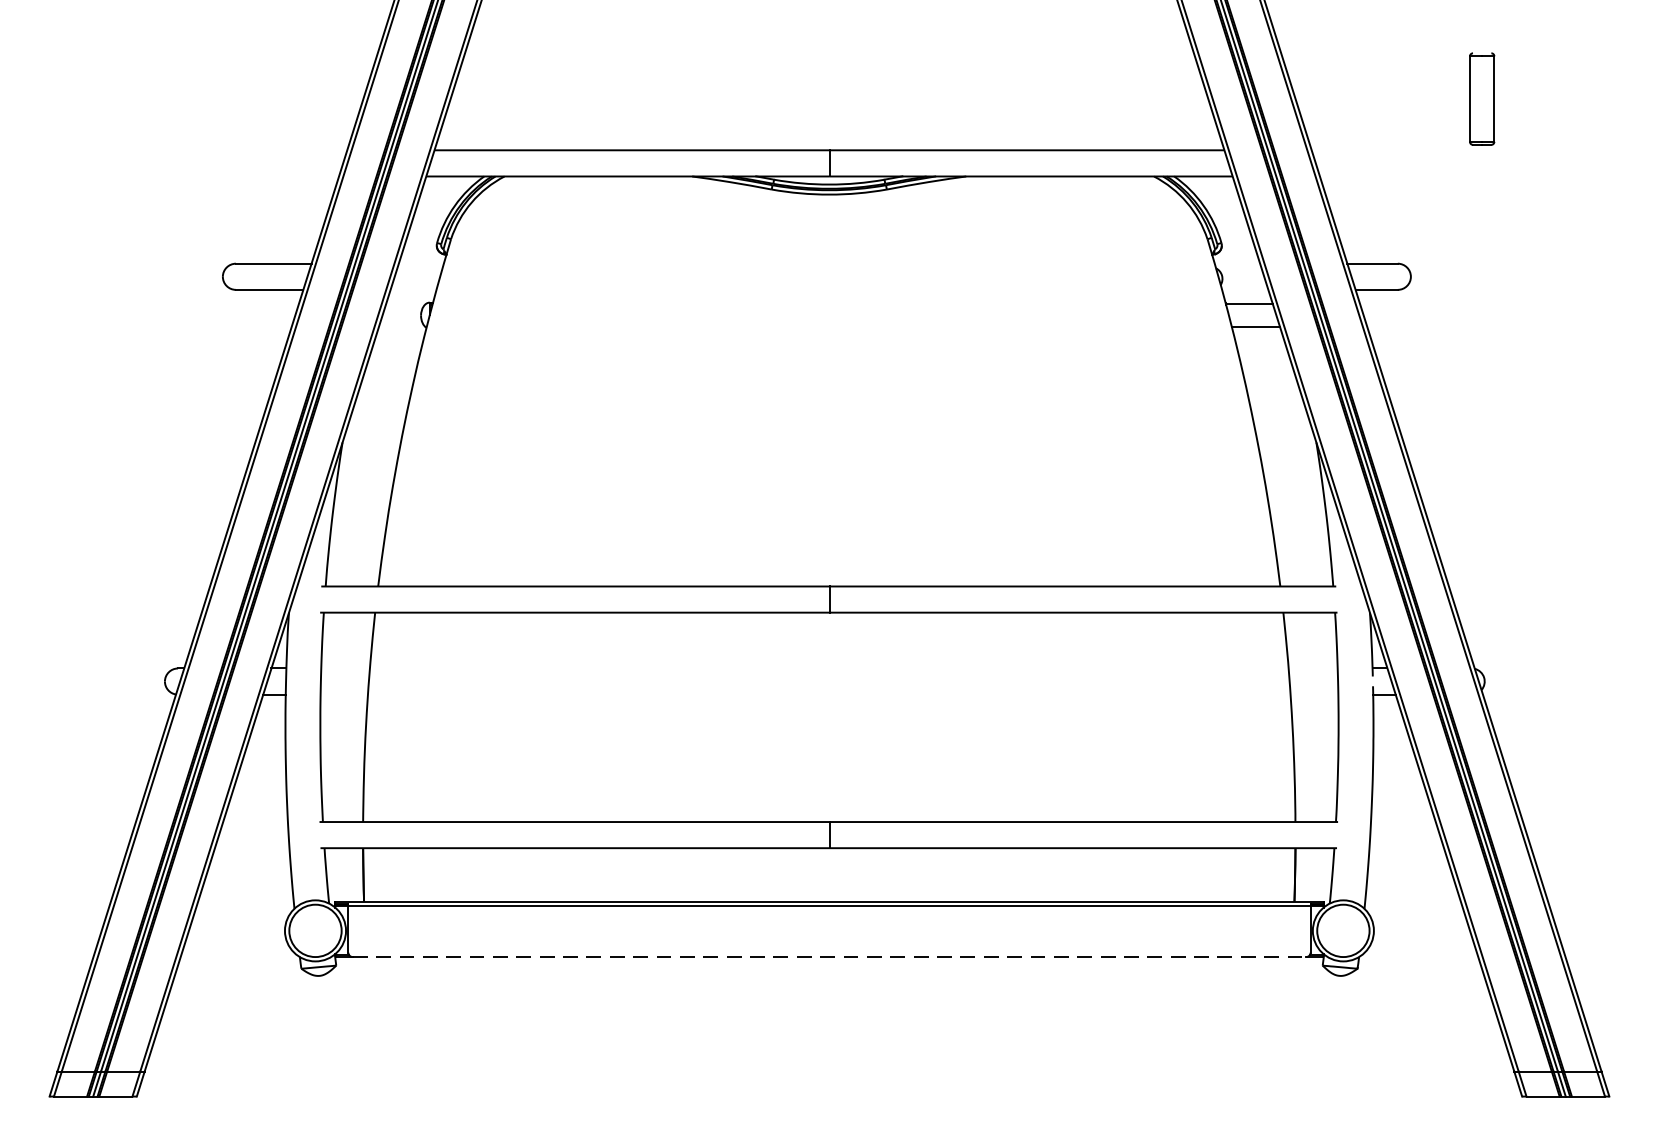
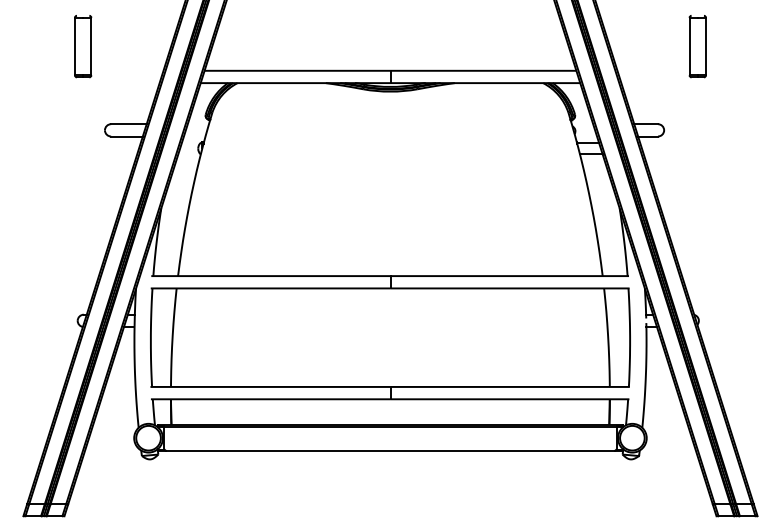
part: (177, 98) -> (83, 46), added
part: (1481, 98) -> (697, 46), size x1.43
line: (829, 956) -> (390, 450), dashed -> solid

